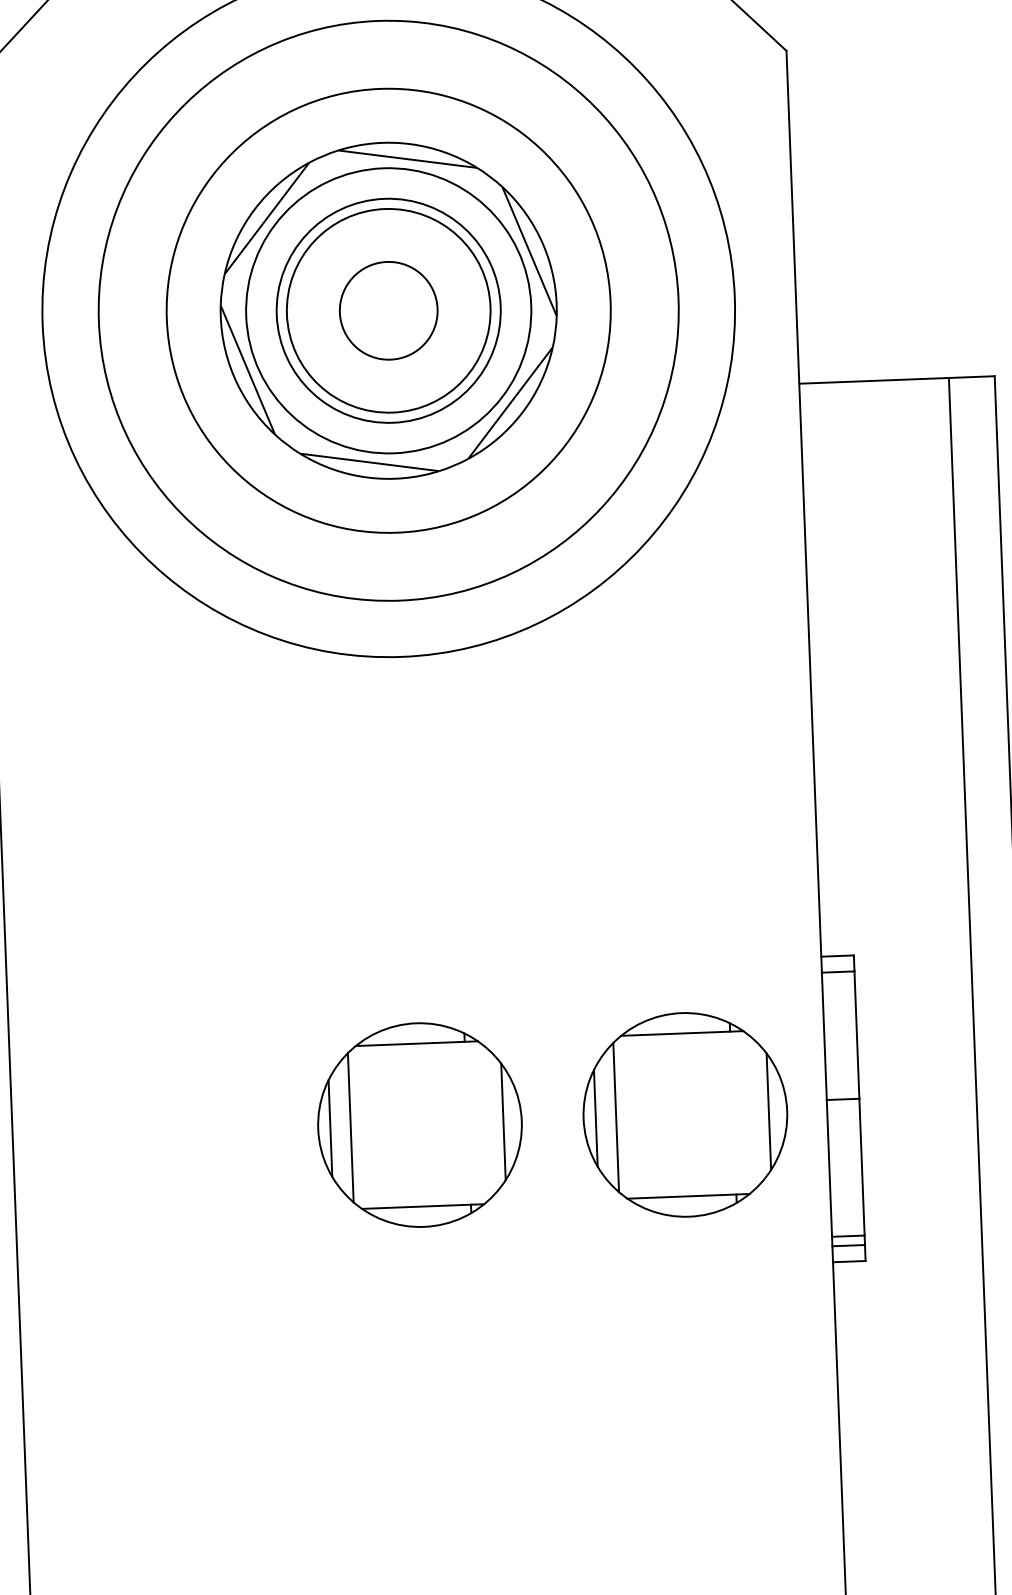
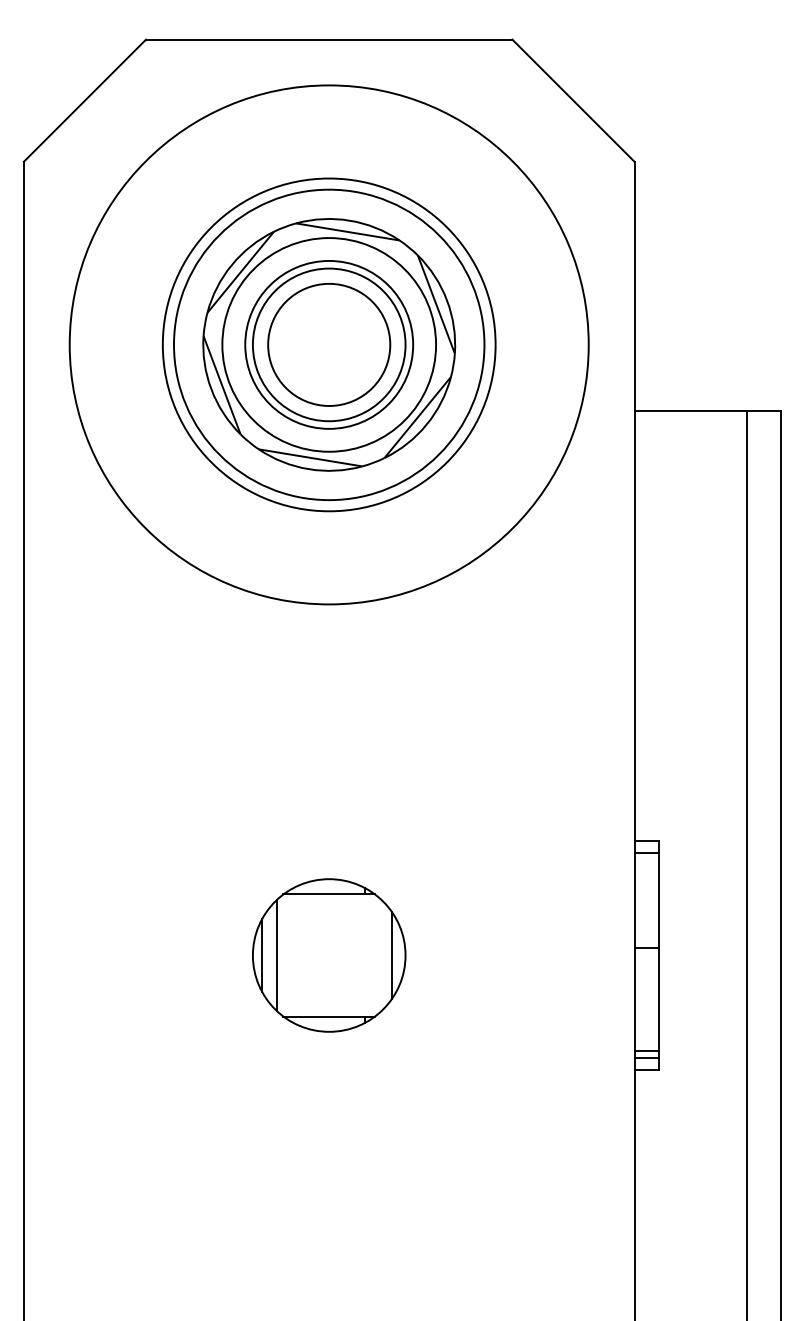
circle: (389, 310) -> (329, 344), size x0.71
circle: (389, 310) -> (329, 344), size x1.67
part: (685, 1114) -> (528, 955), removed

